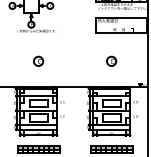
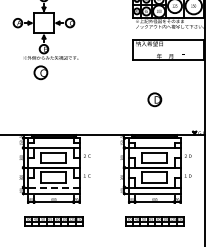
part: (38, 61) -> (40, 72), moved
line: (38, 124) -> (53, 187), solid -> dashed

